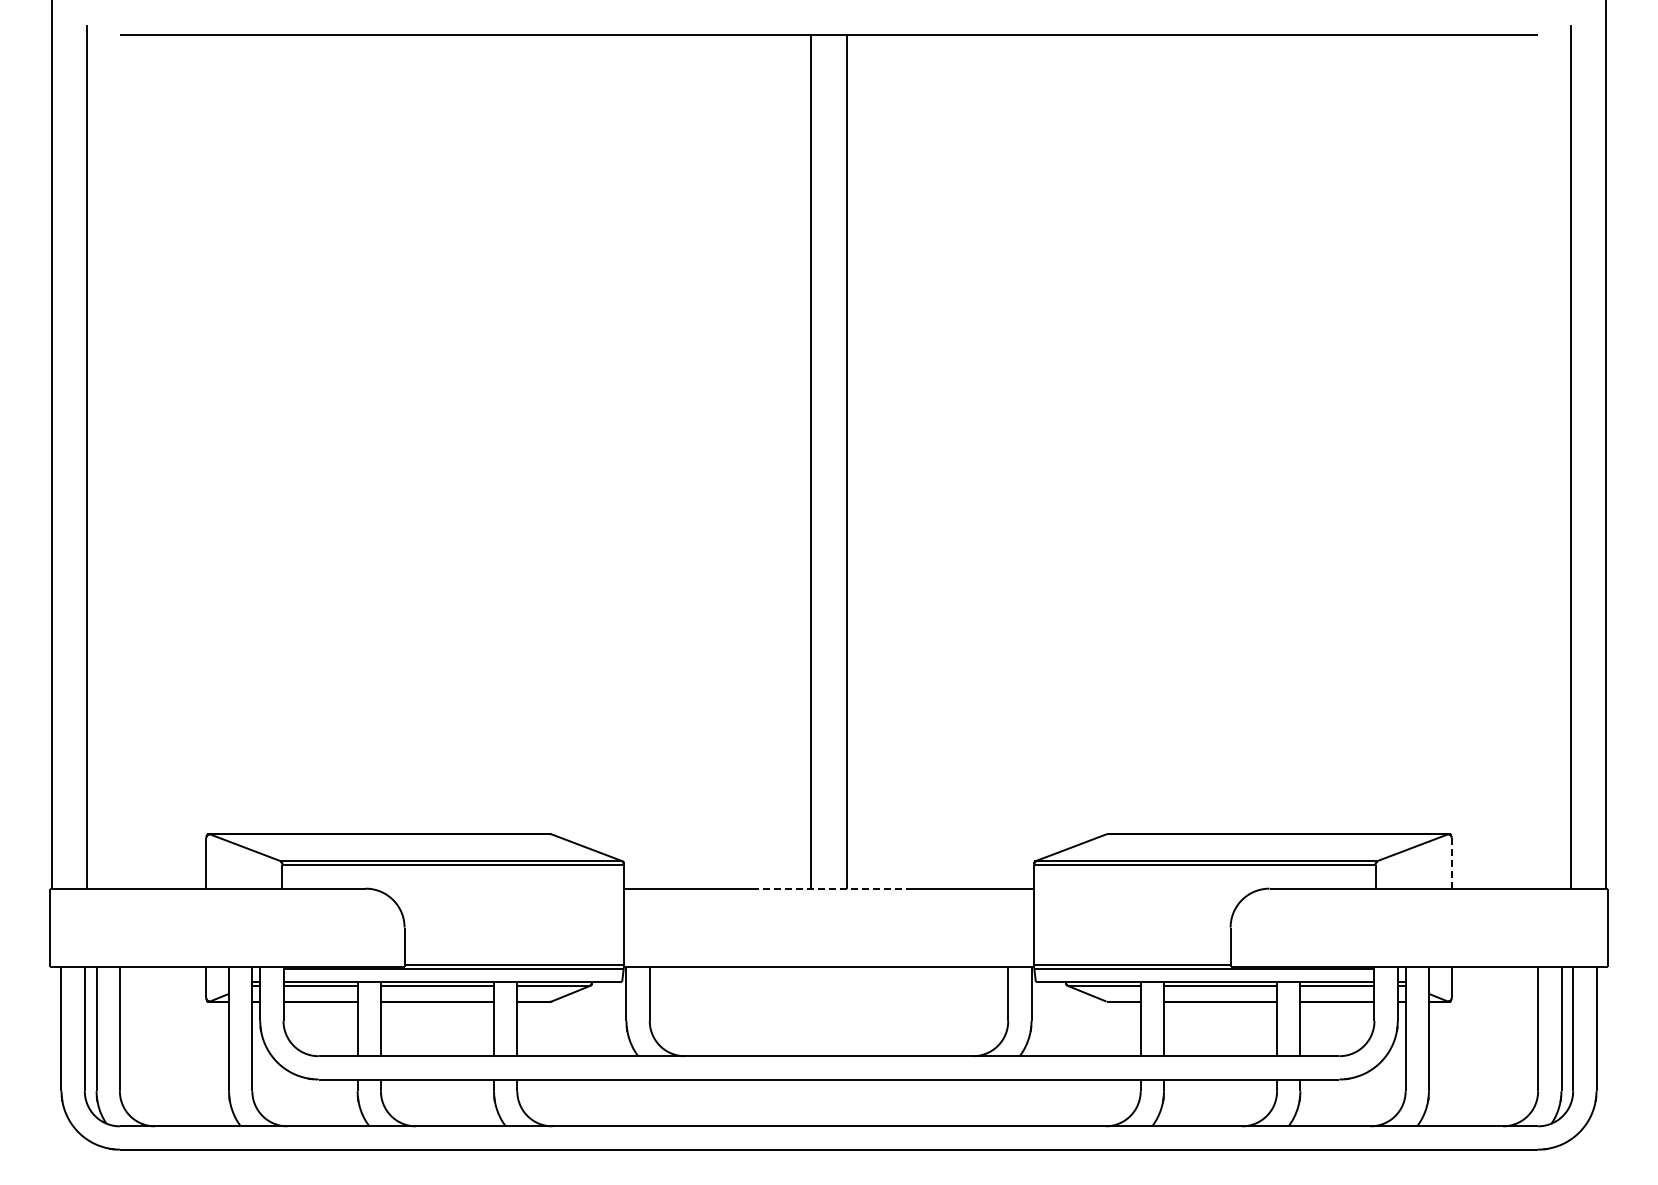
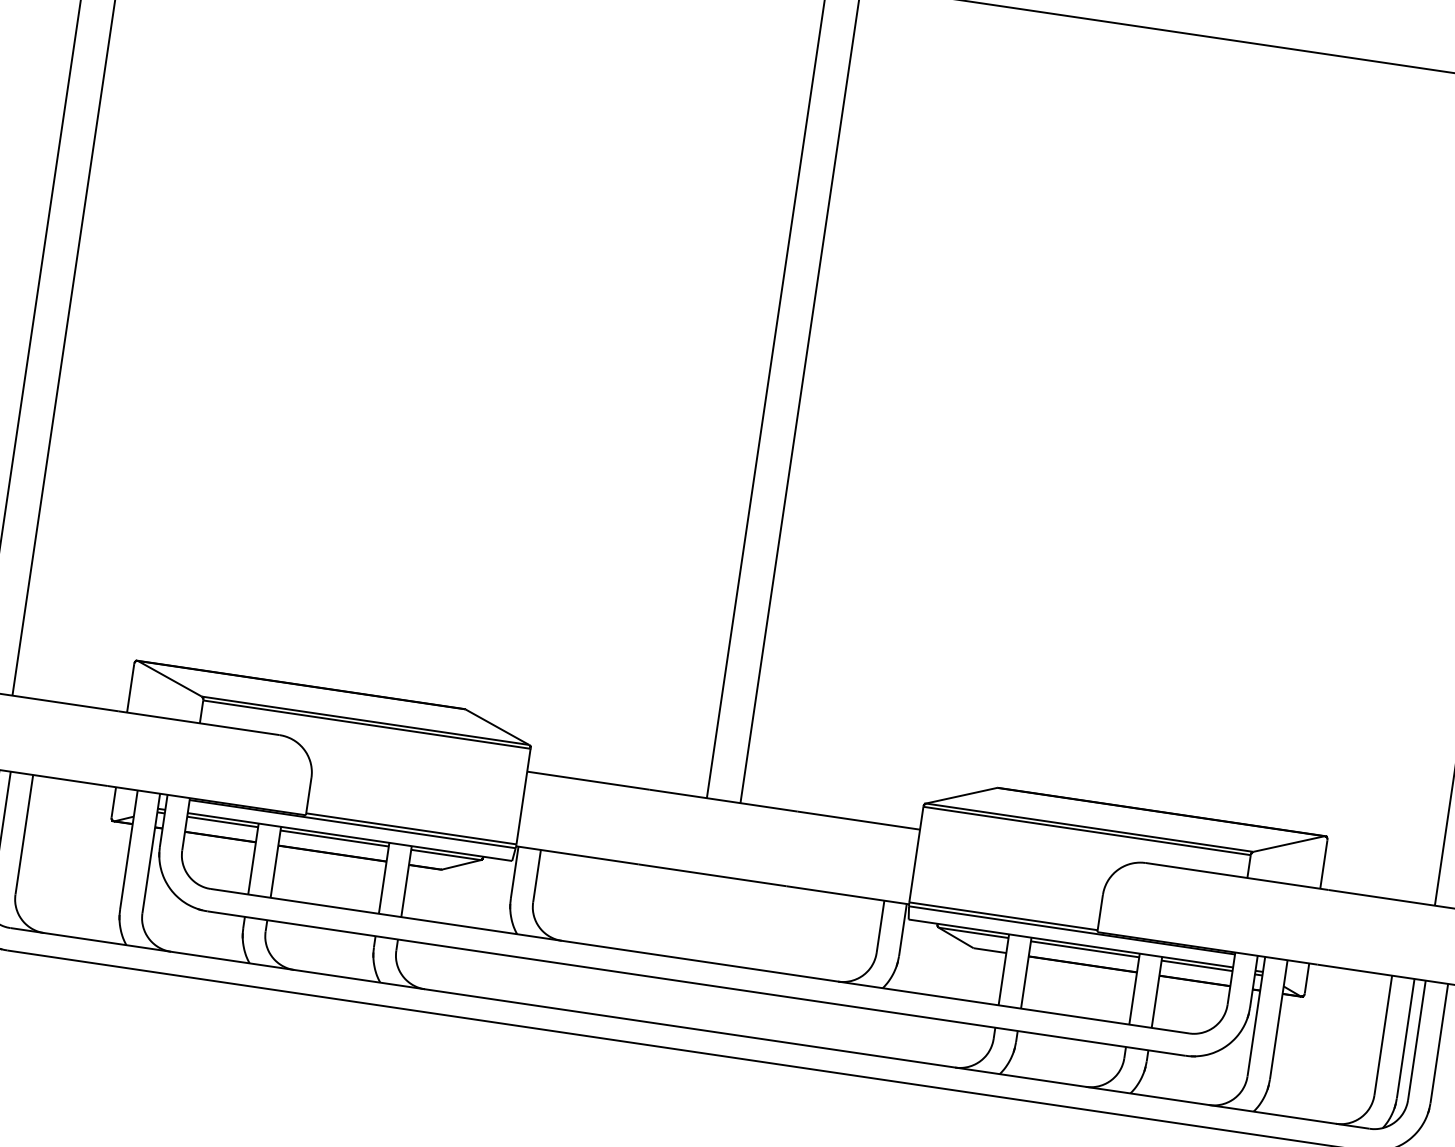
line: (1451, 863) -> (1323, 864), dashed -> solid
line: (829, 888) -> (724, 800), dashed -> solid

